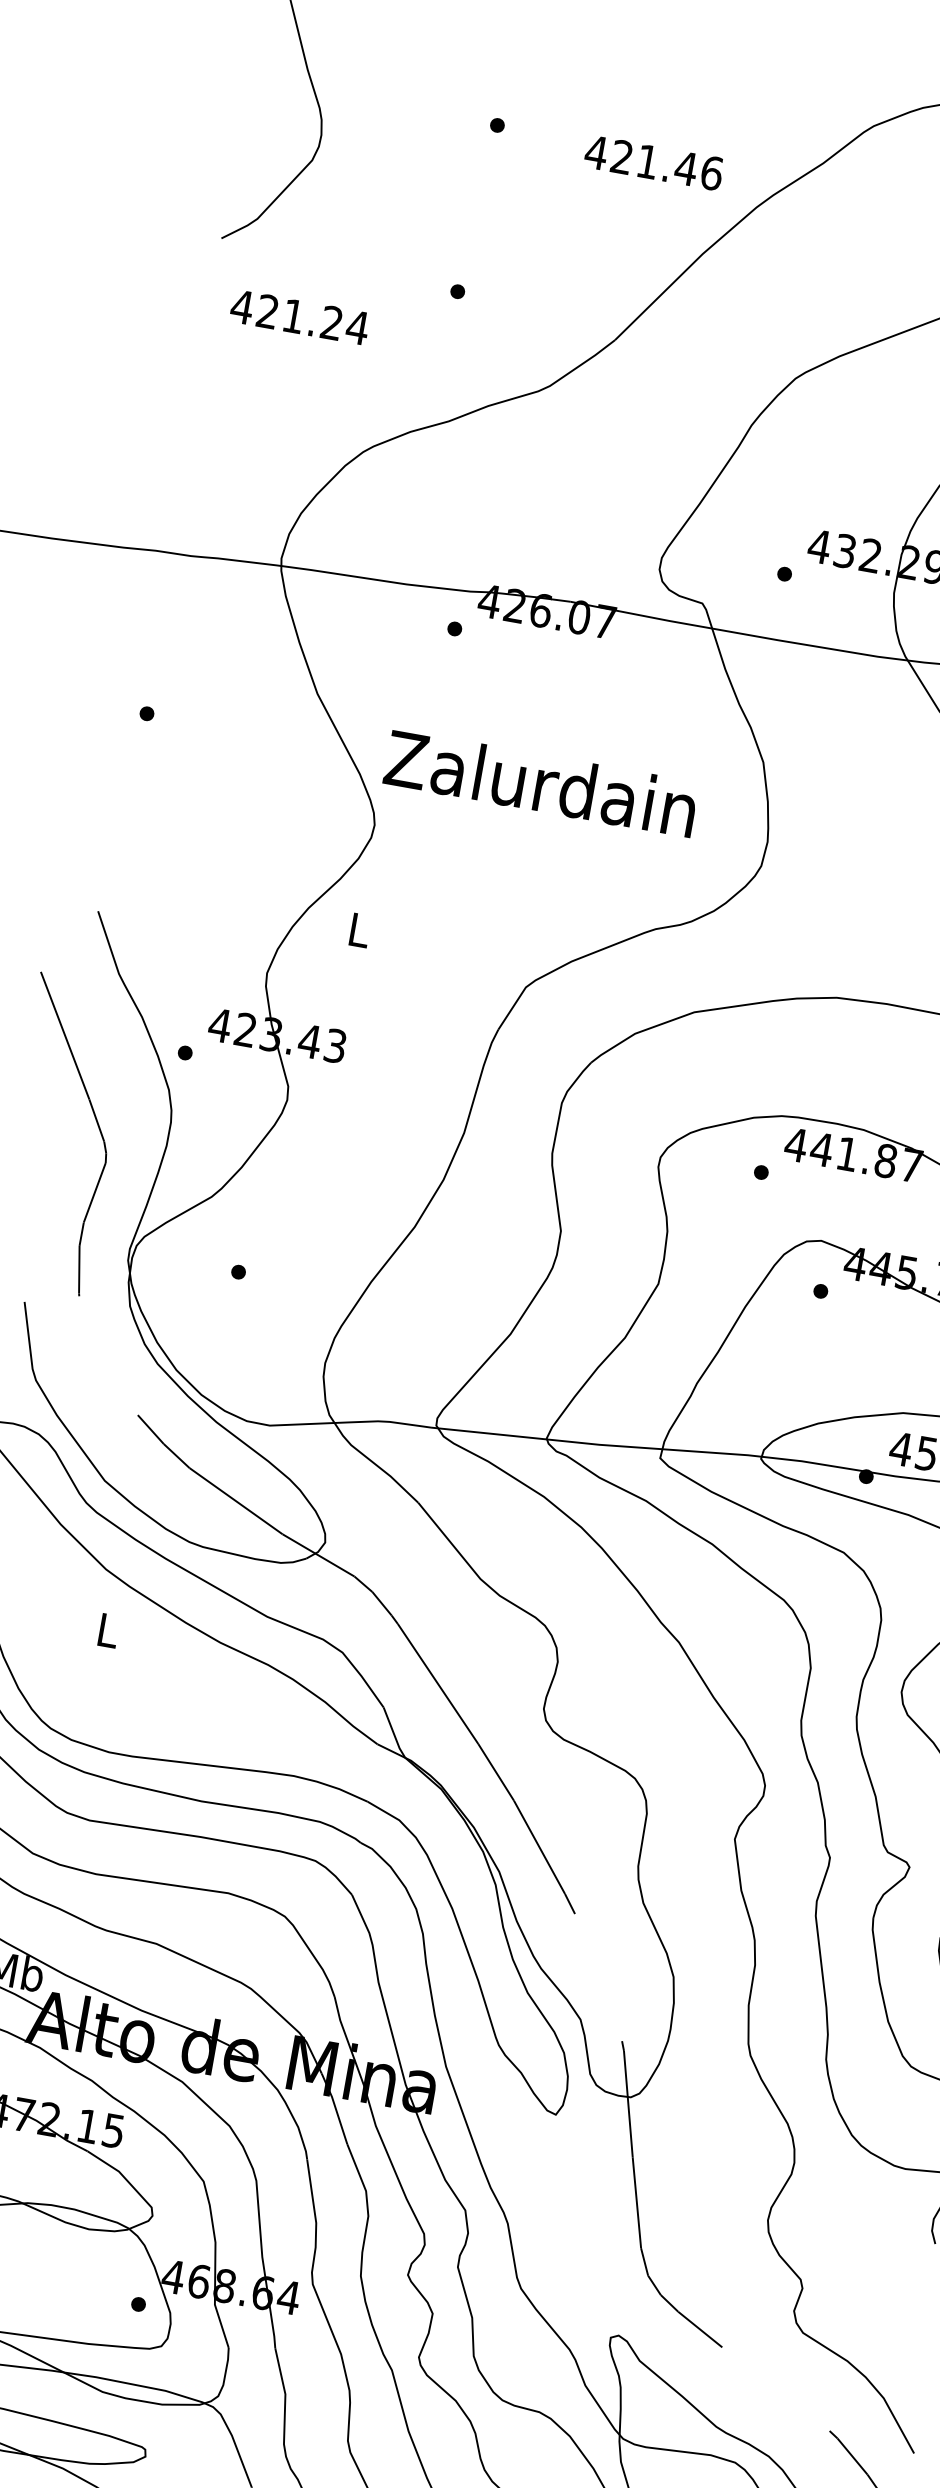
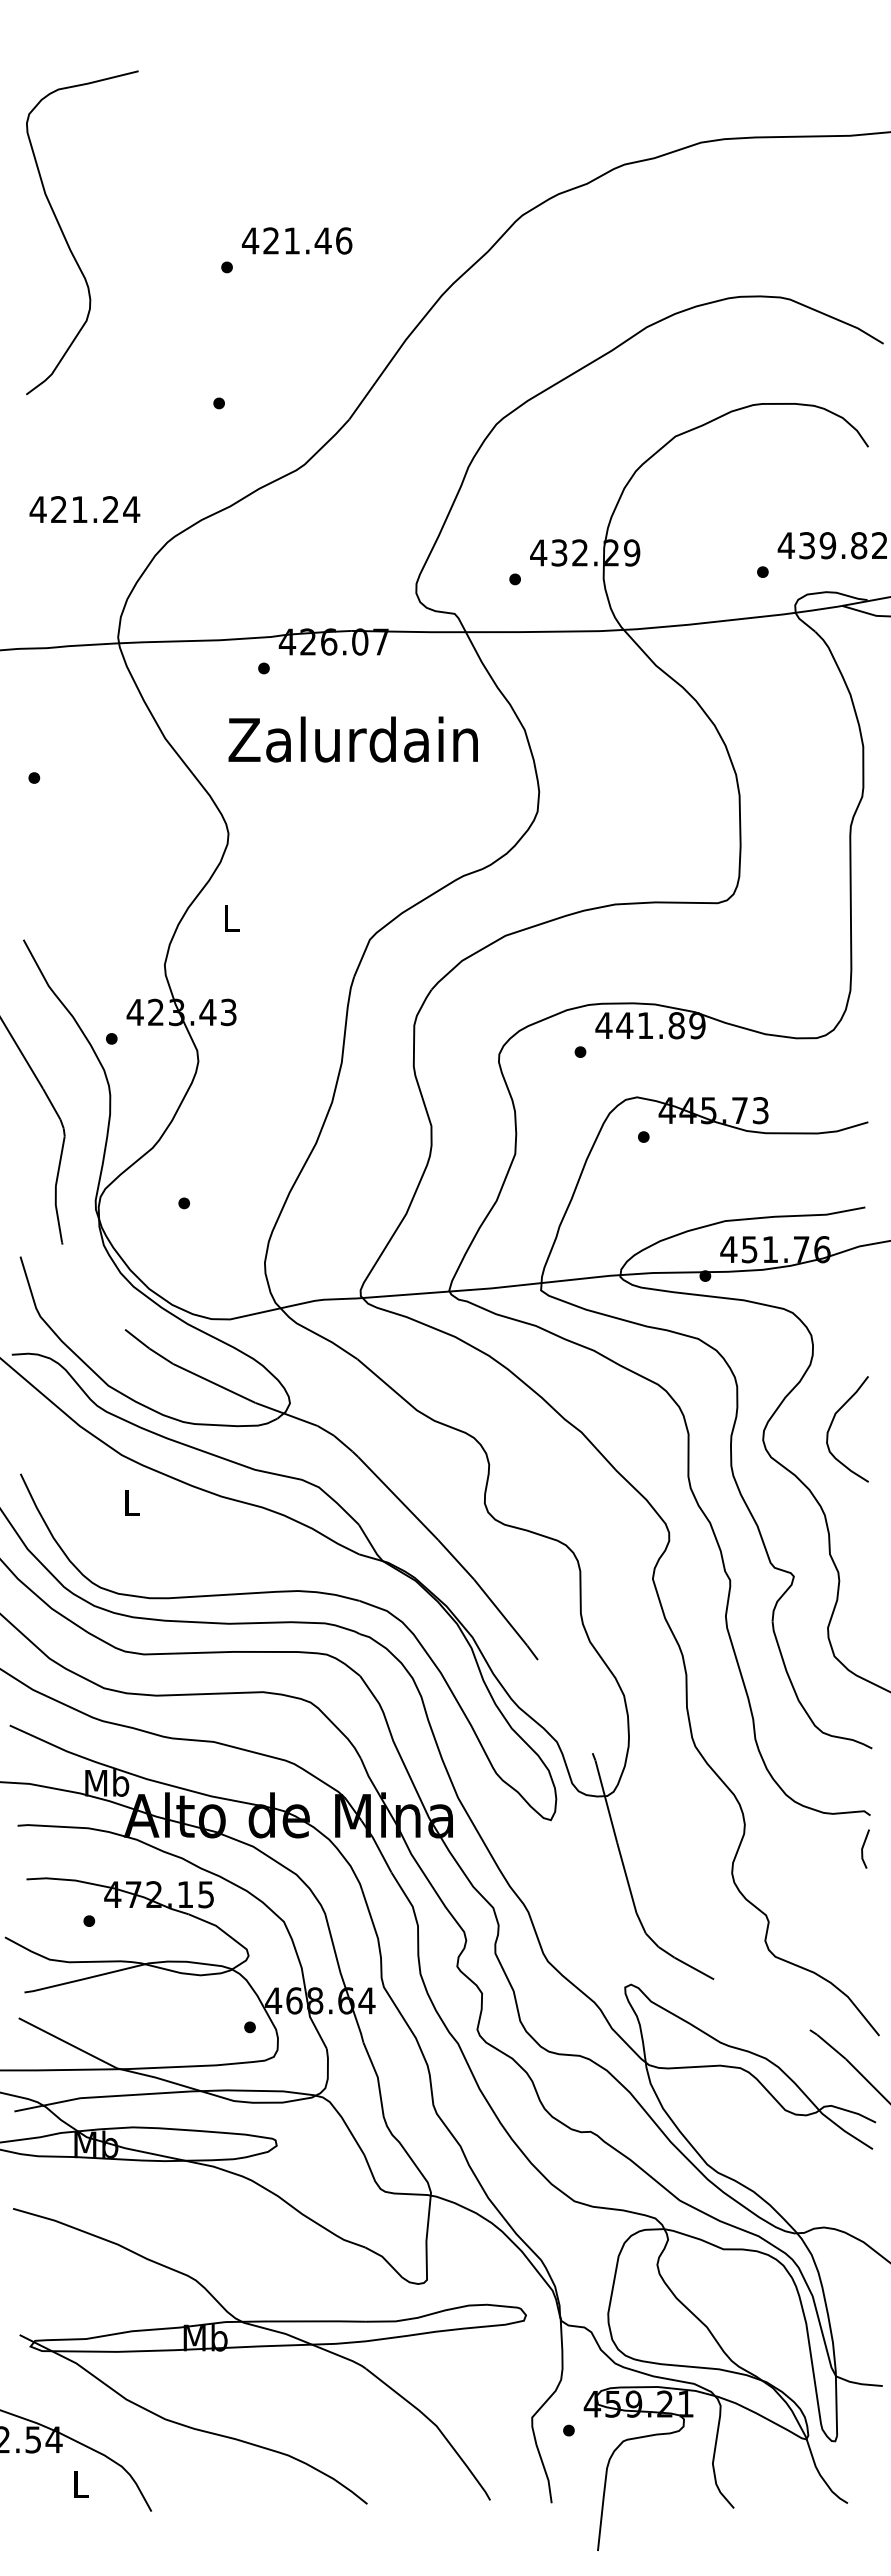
text: (654, 162) -> (297, 240), moved
text: (299, 317) -> (84, 509), moved
text: (540, 783) -> (352, 739), moved
text: (911, 1165) -> (697, 1025), 441.87 -> 441.89

